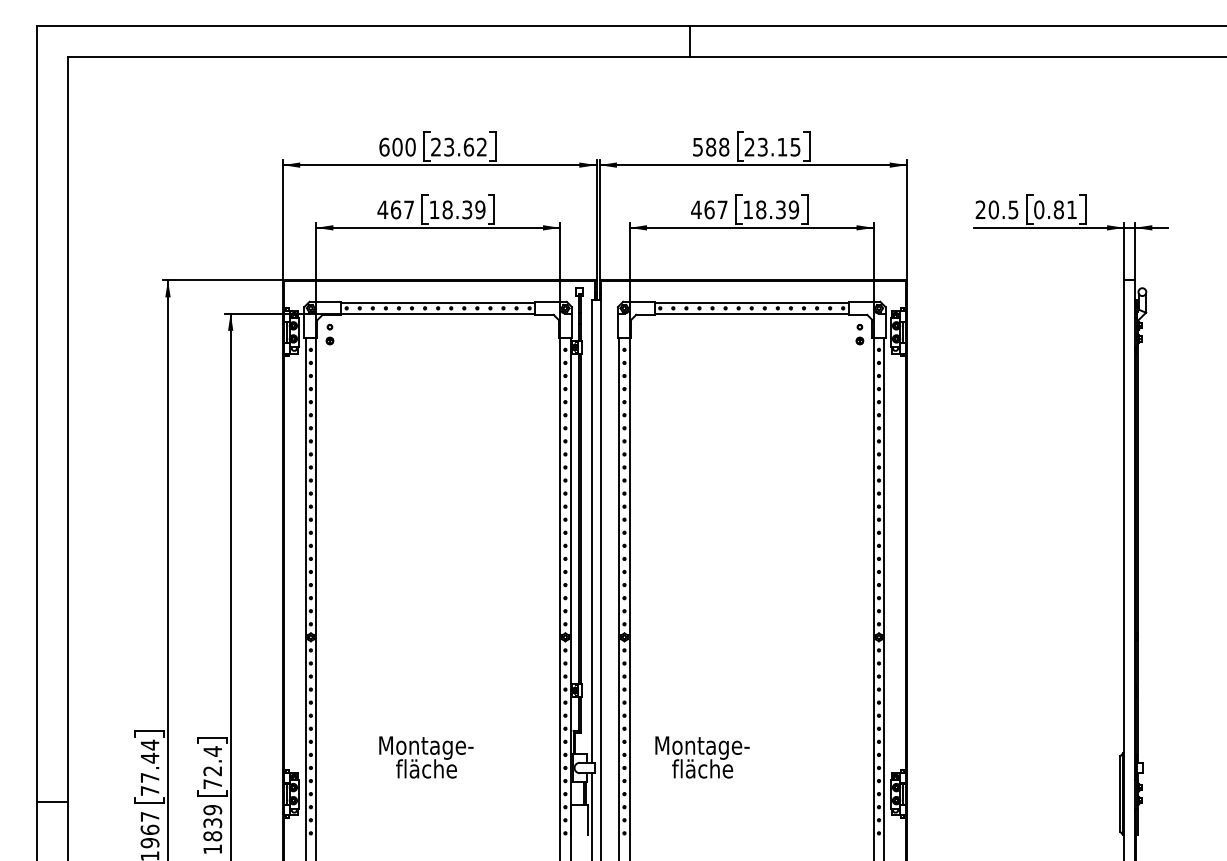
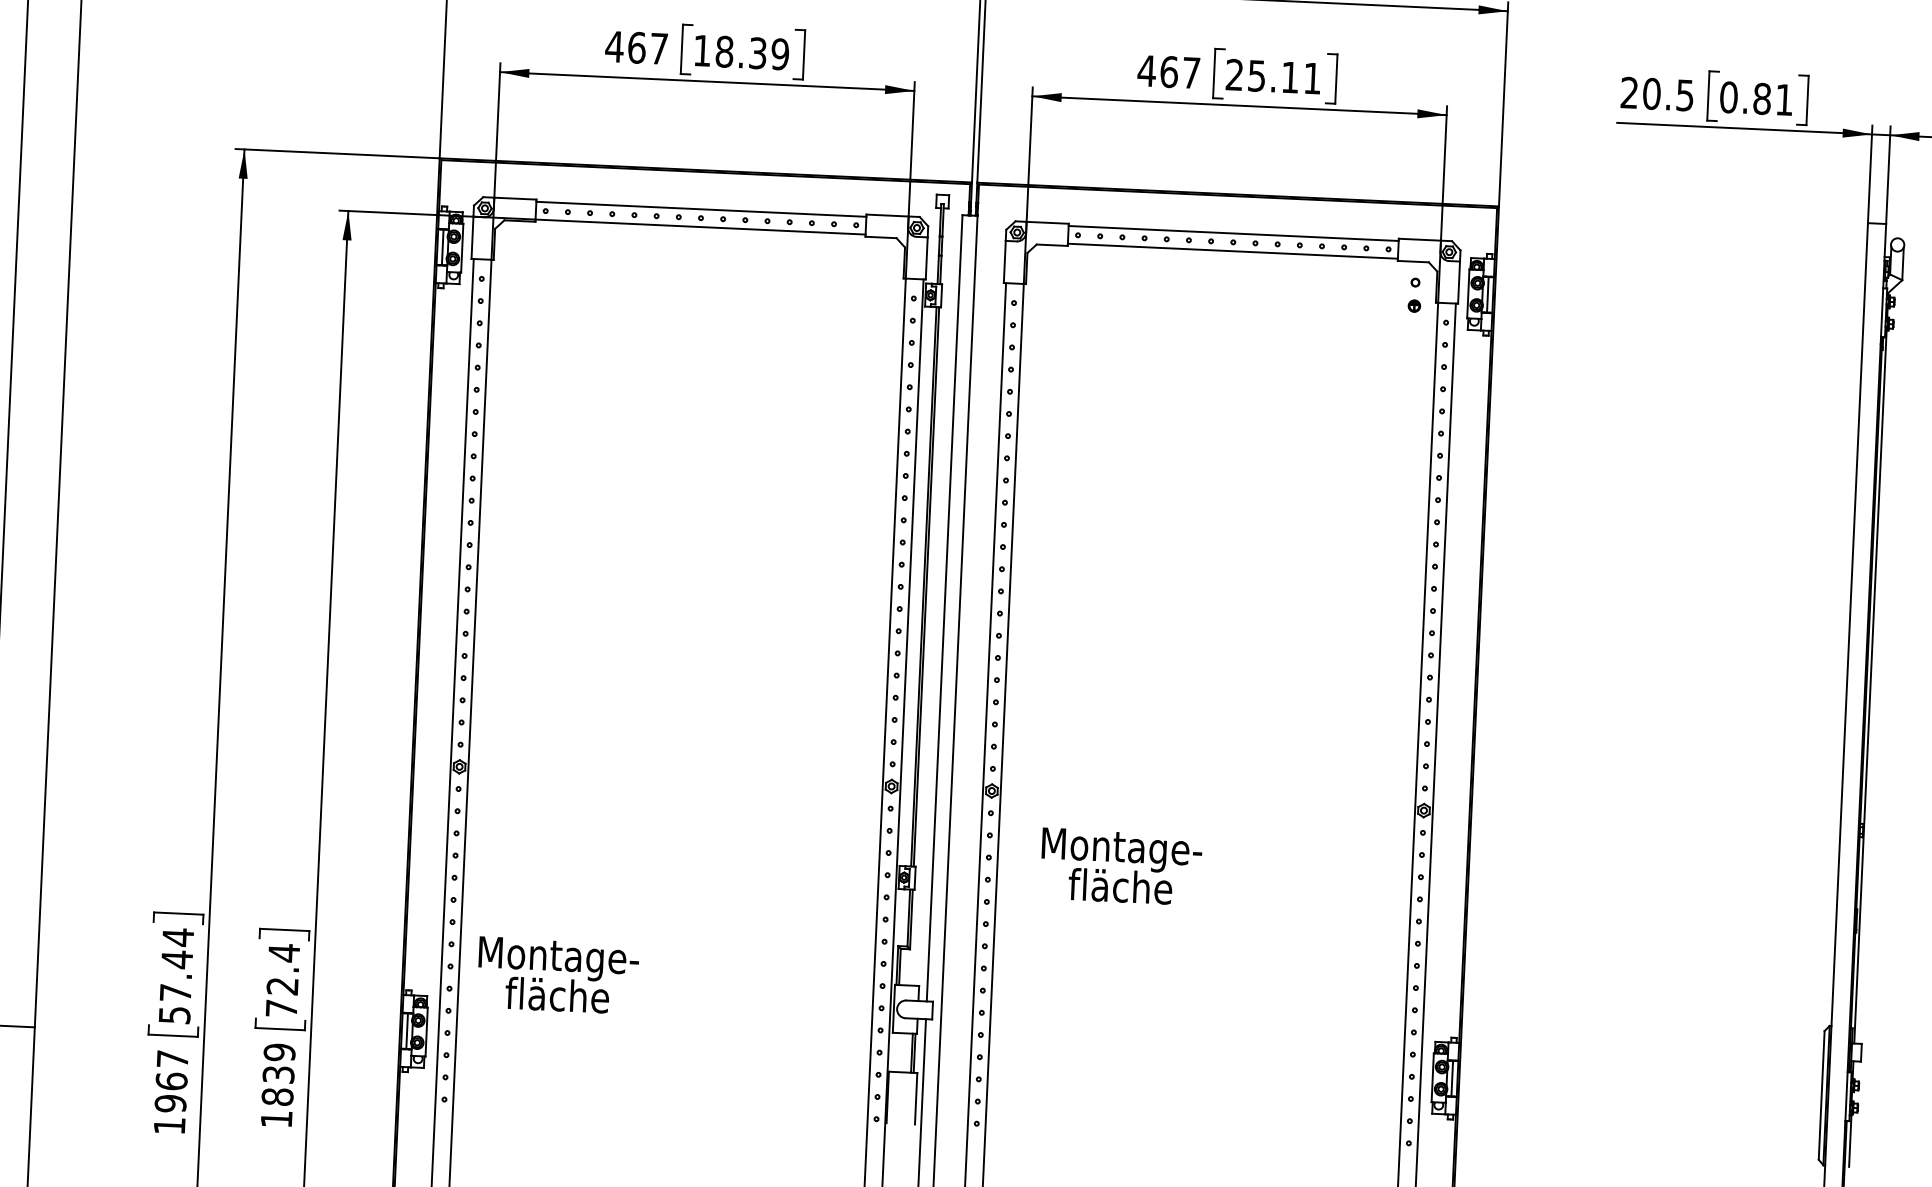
text: (771, 209) -> (1274, 76), 18.39 -> 25.11
part: (329, 334) -> (514, 254), removed
text: (426, 757) -> (558, 975), moved
text: (702, 757) -> (1121, 866), moved
text: (150, 790) -> (175, 1014), 77.44 -> 57.44

